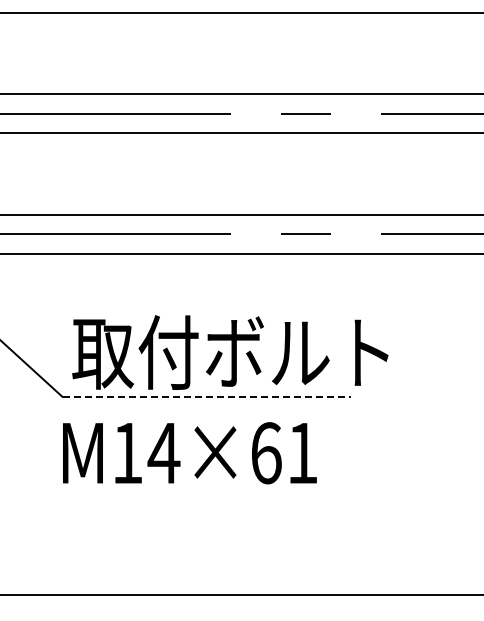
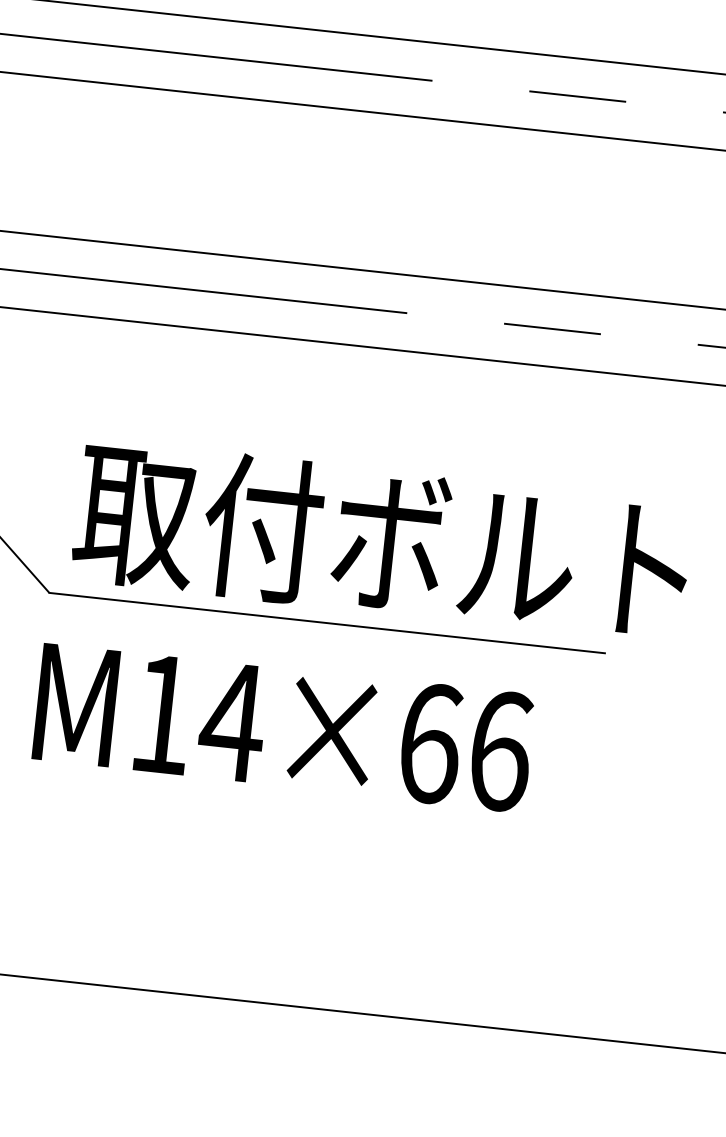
line: (206, 397) -> (326, 623), dashed -> solid
text: (303, 453) -> (501, 751), M14×61 -> M14×66

